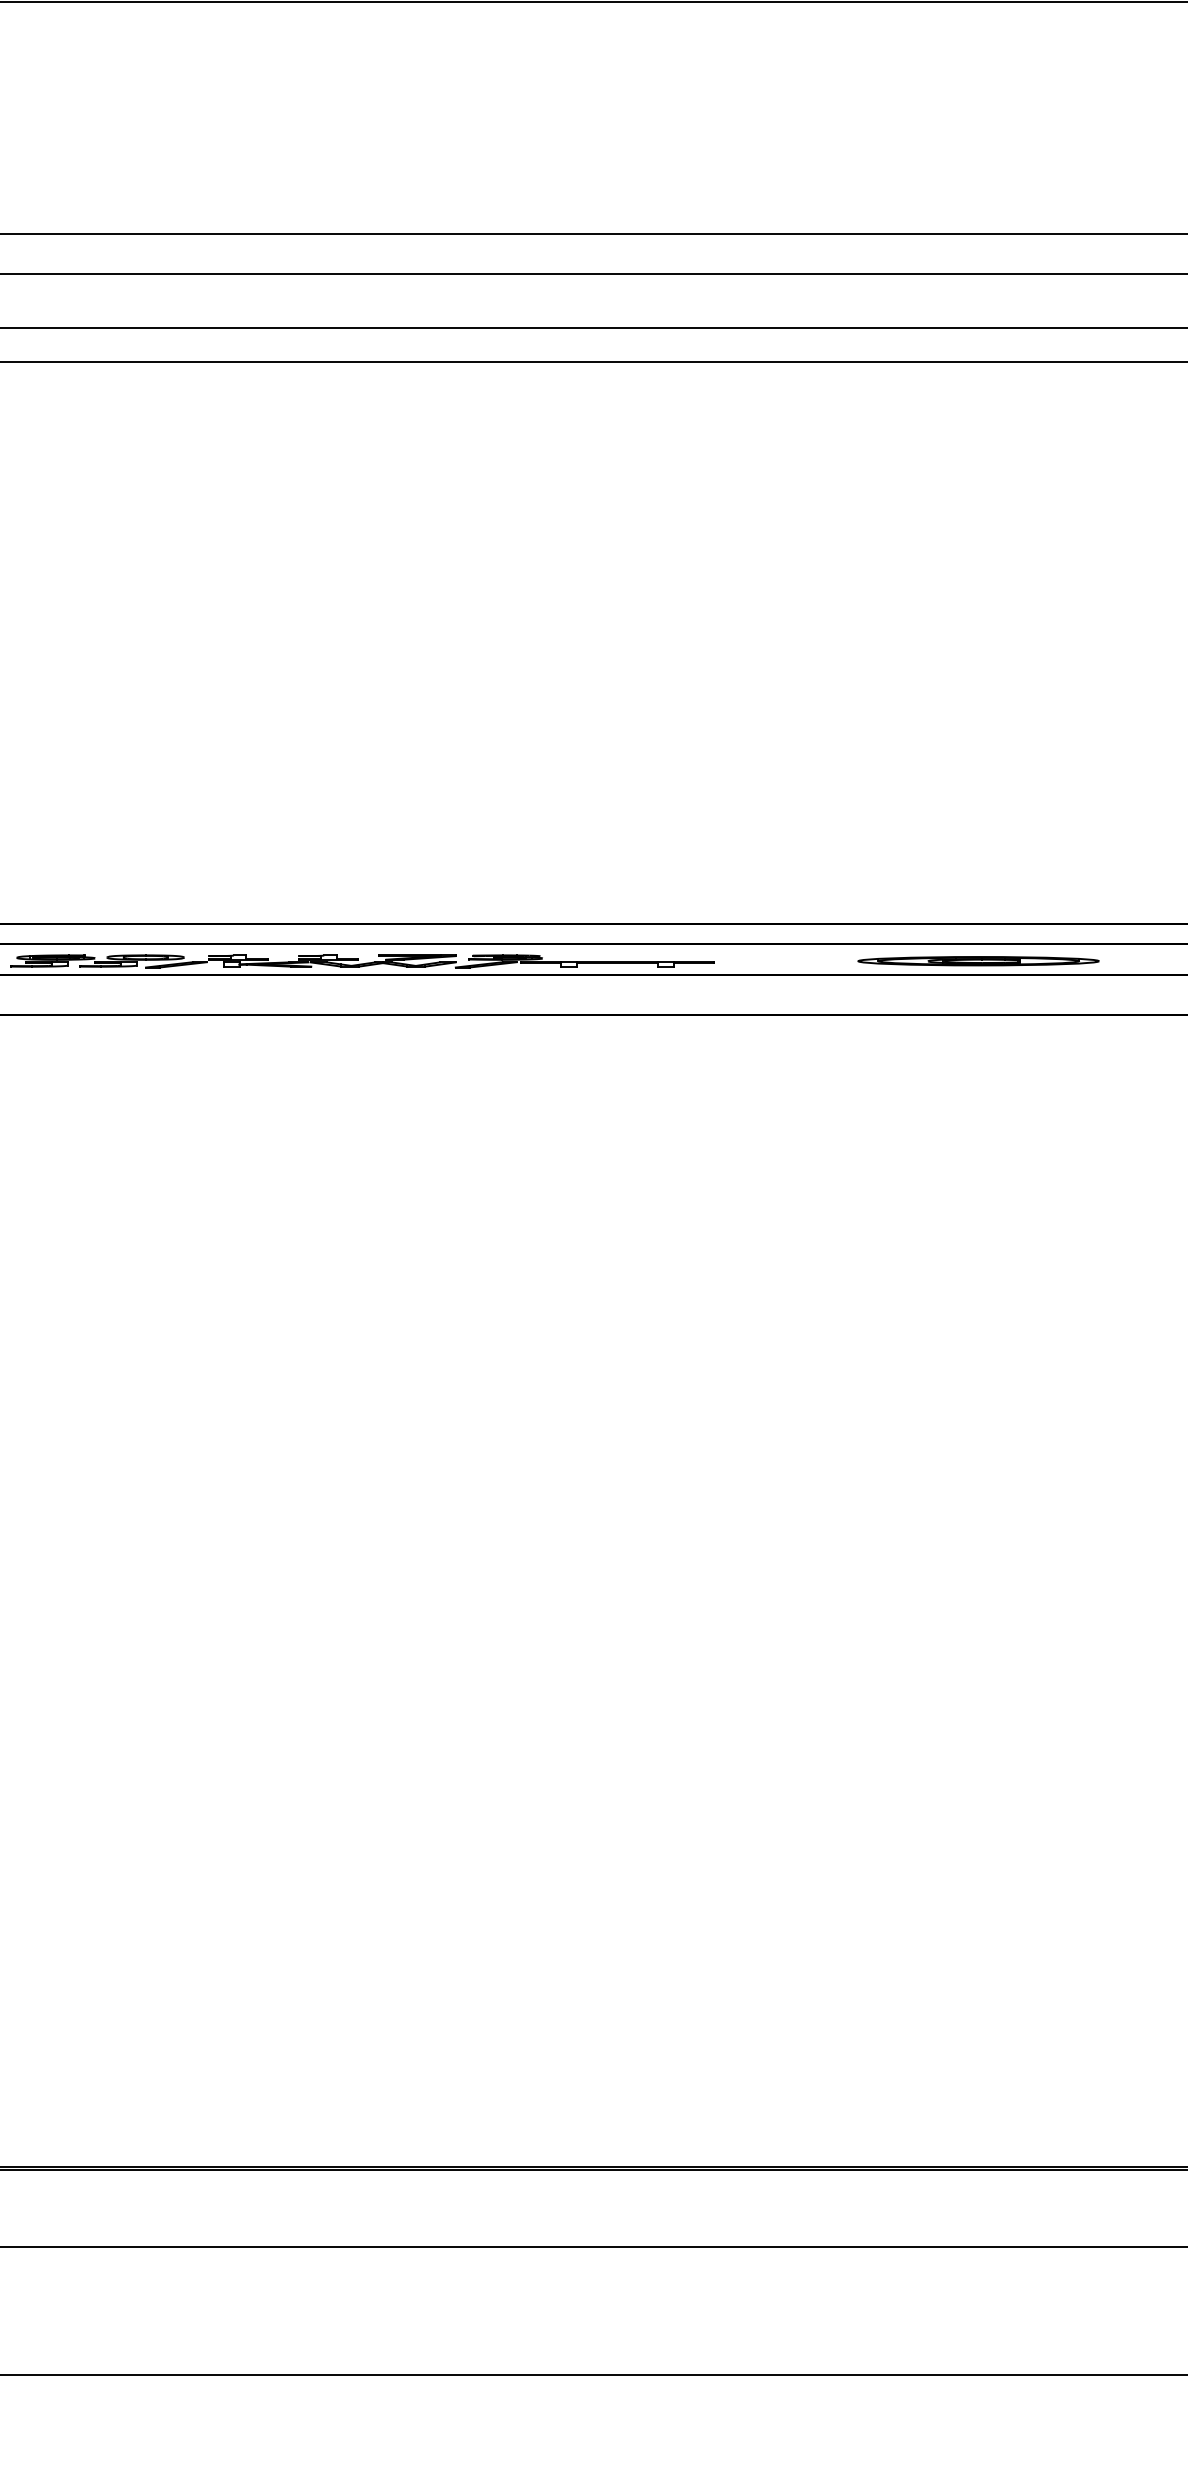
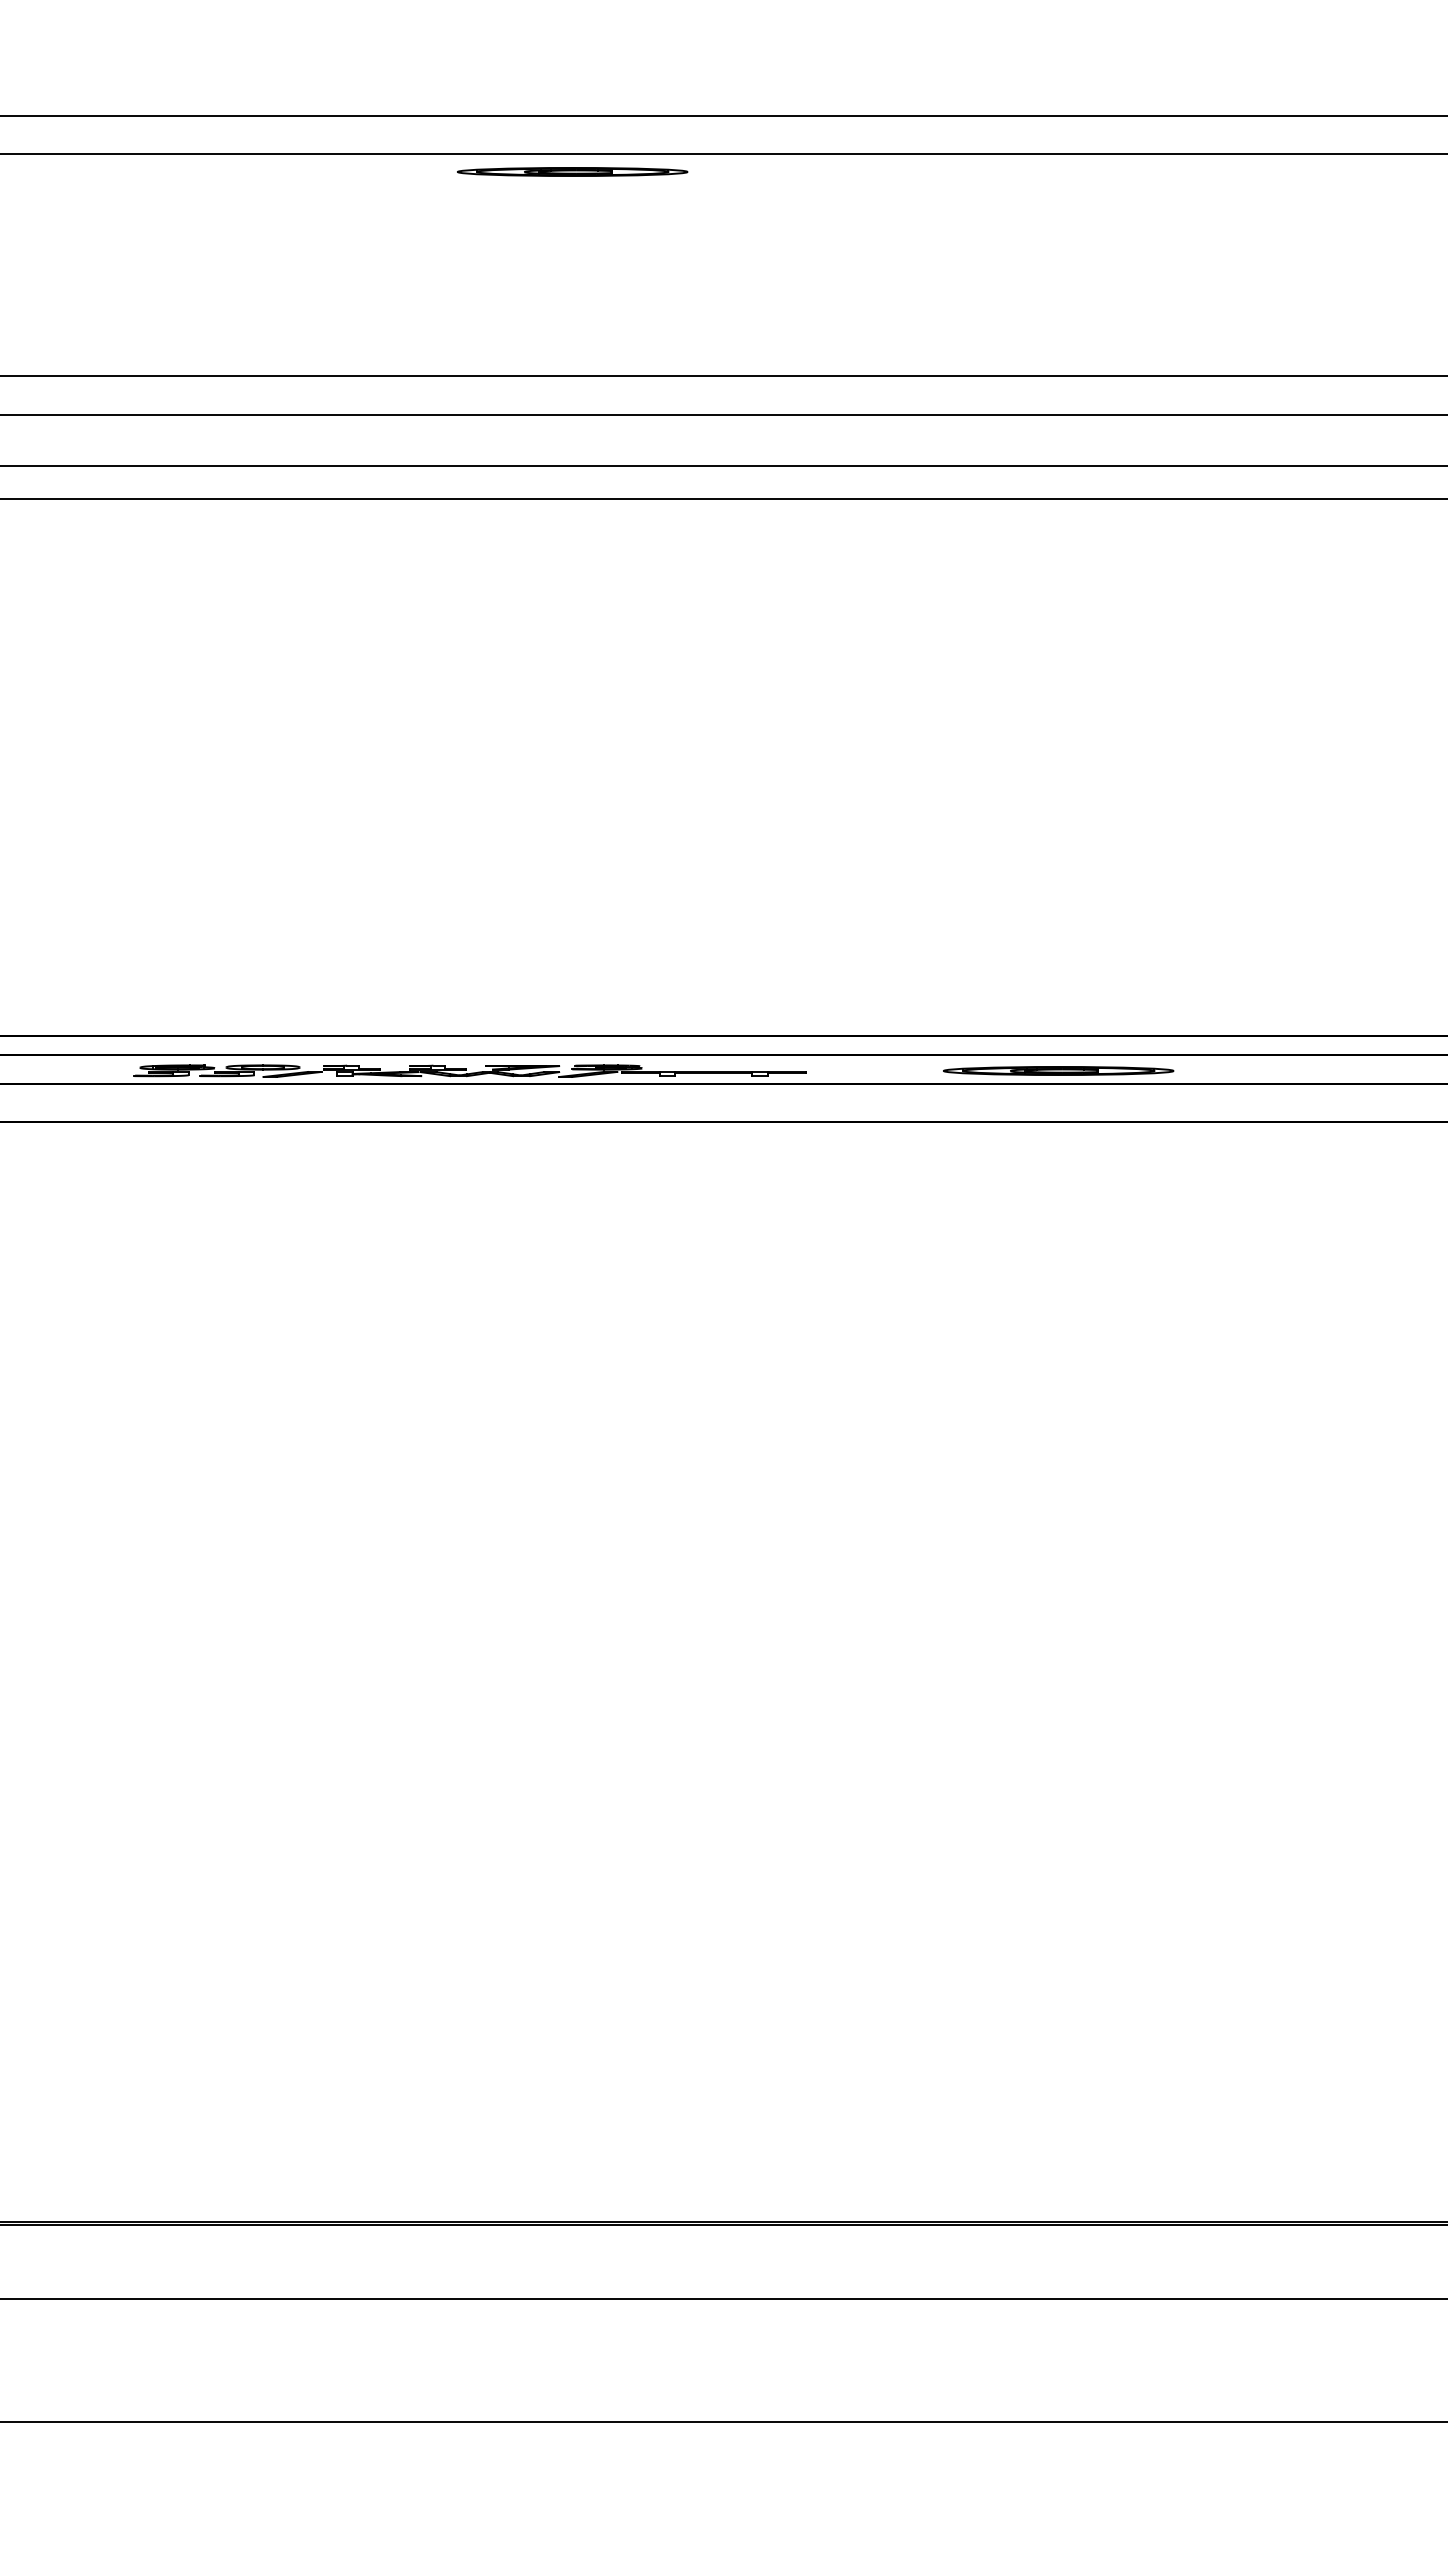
part: (469, 19) -> (572, 171), added

